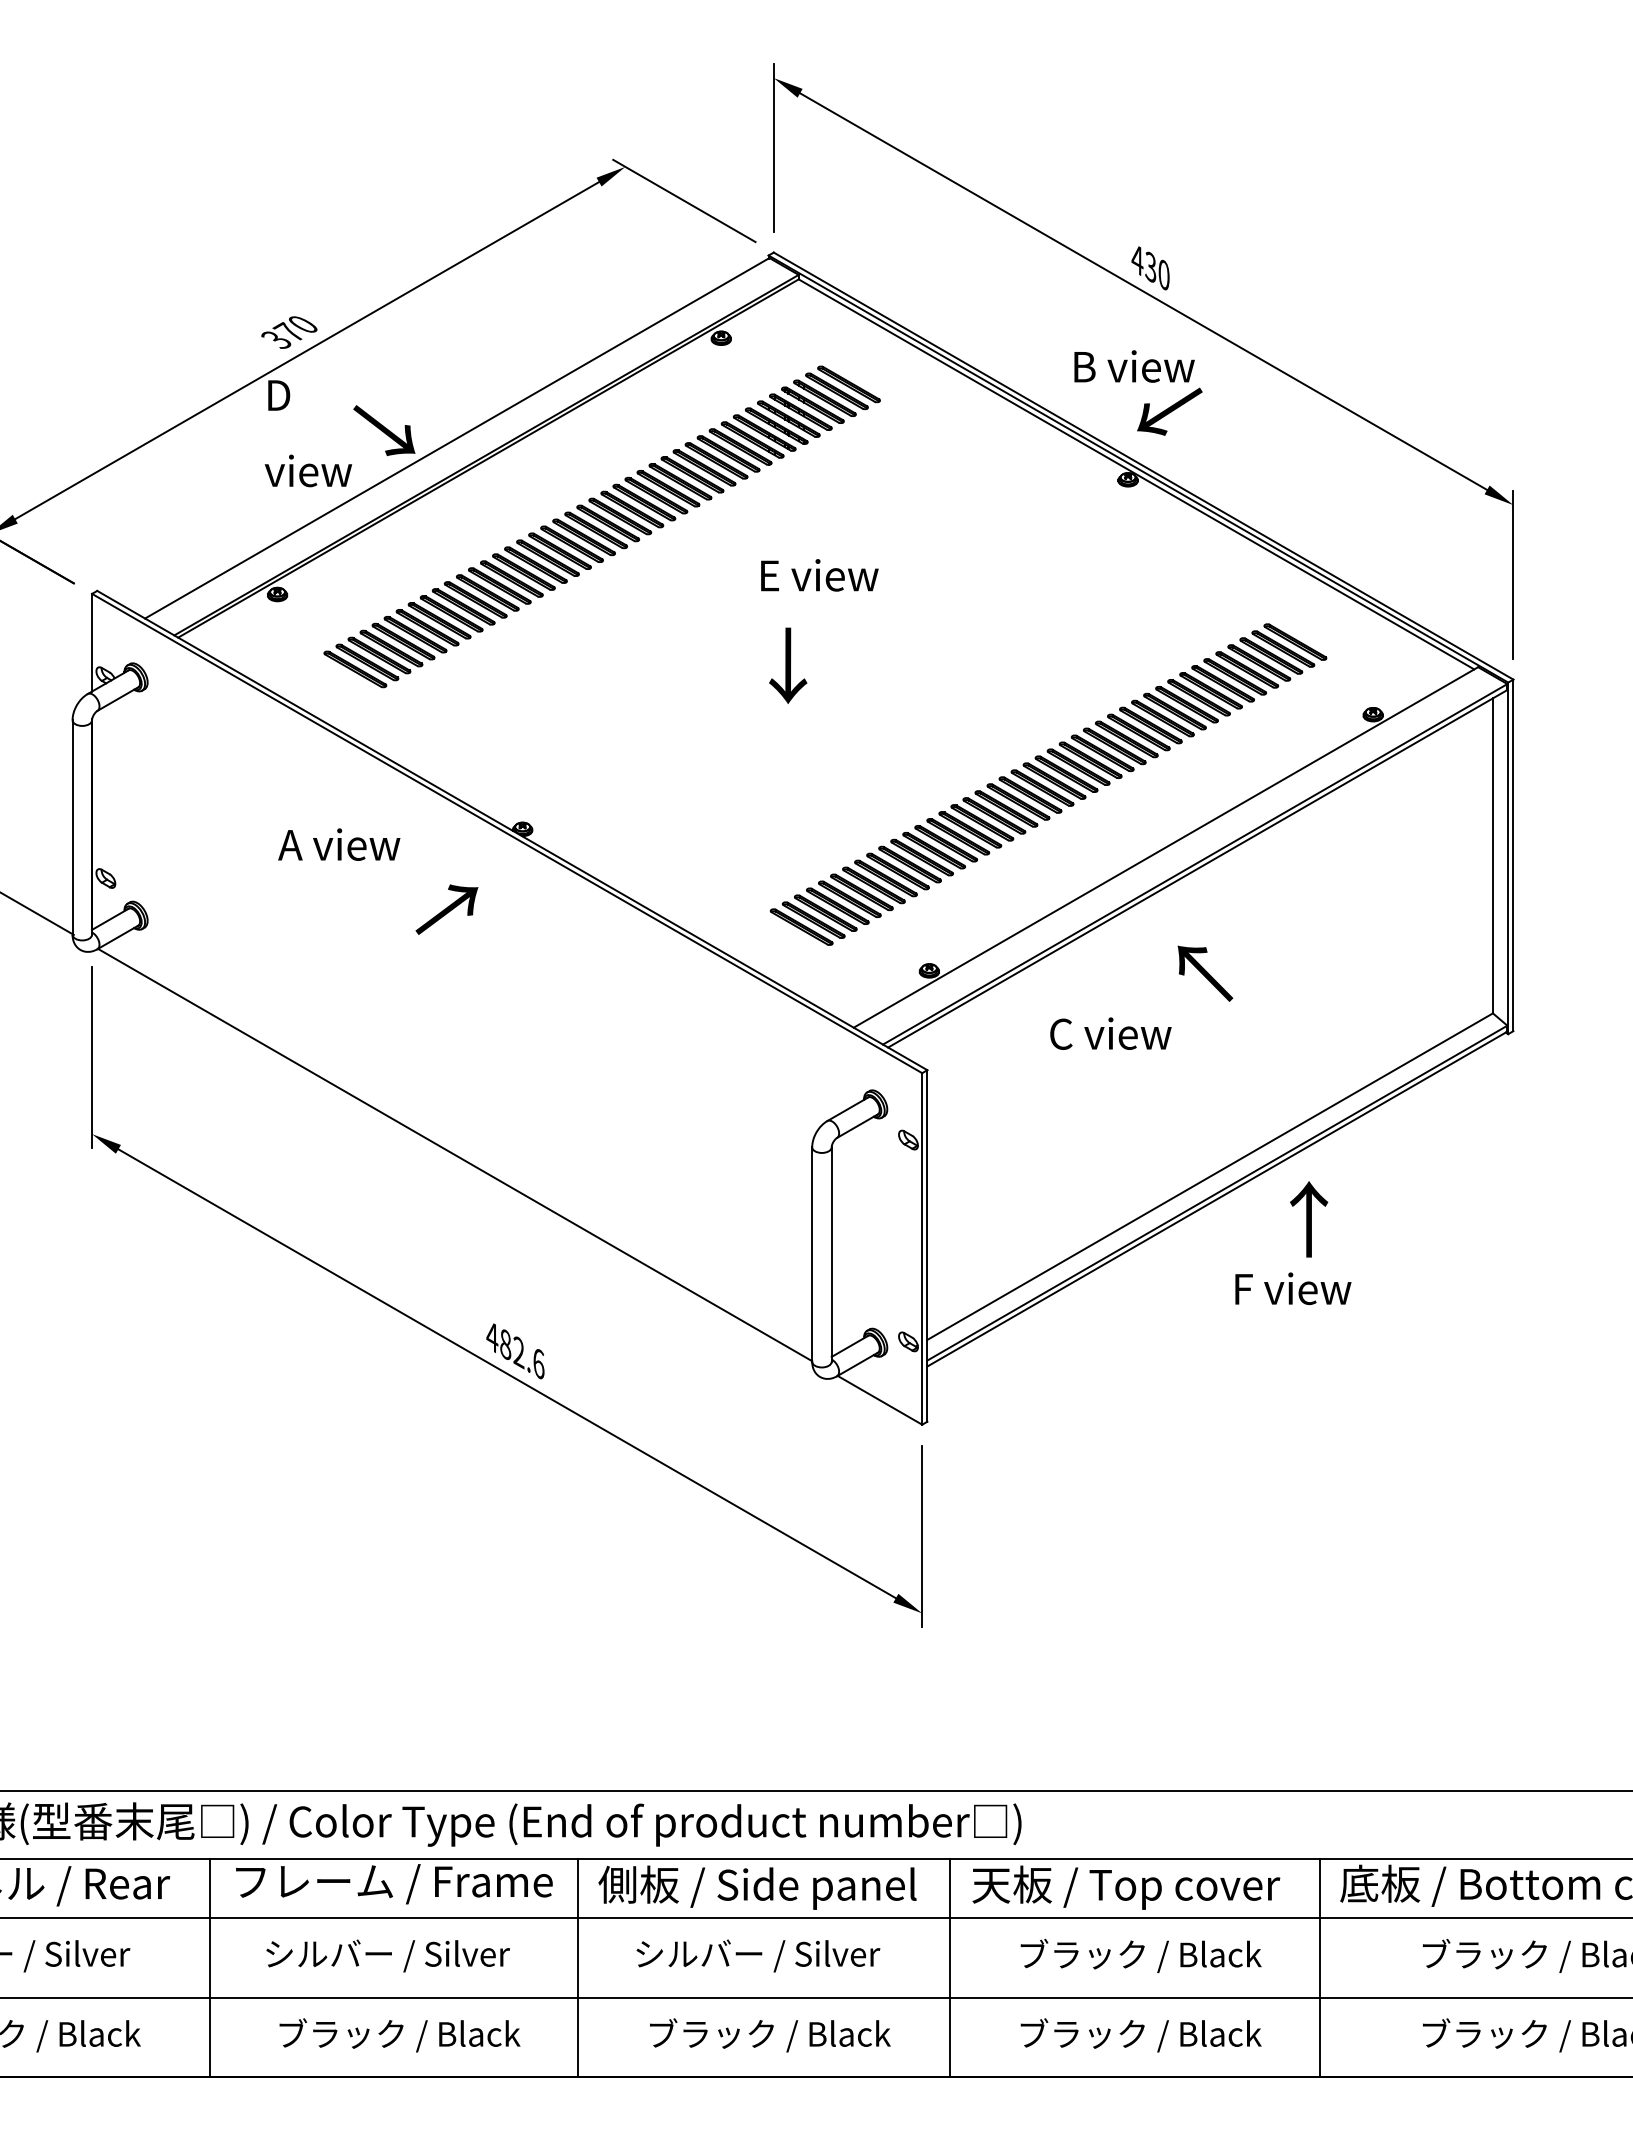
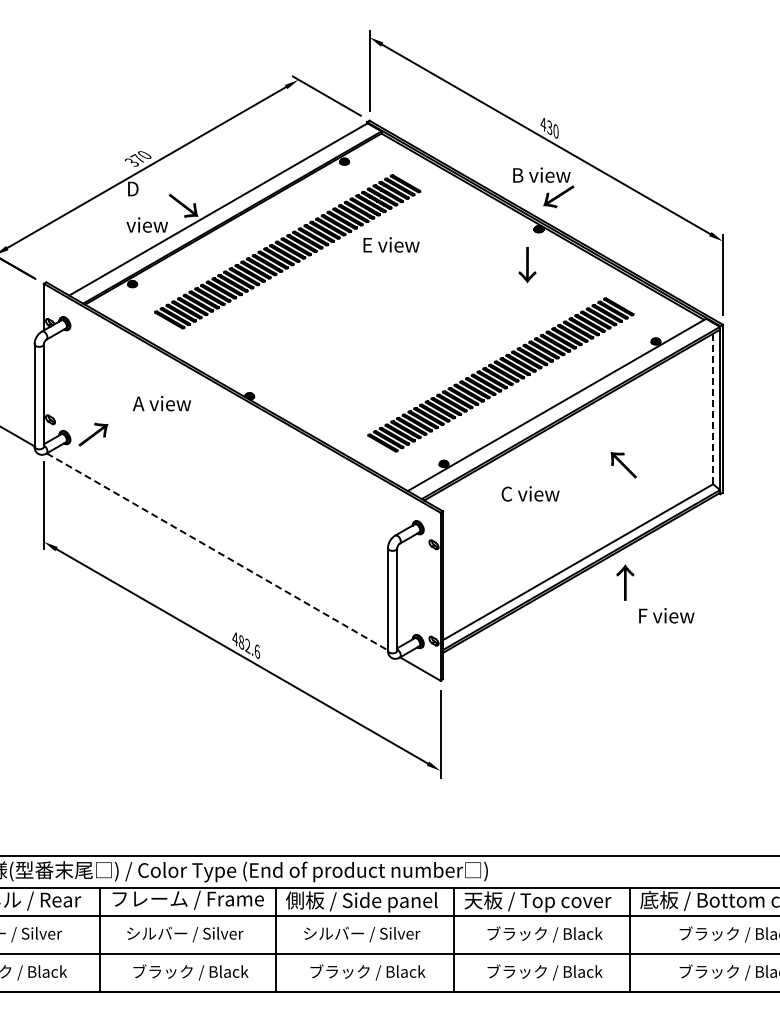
text: (819, 574) -> (391, 244), moved
text: (788, 666) -> (527, 265), moved
line: (1493, 854) -> (713, 408), solid -> dashed
text: (447, 909) -> (93, 434), moved
text: (1204, 974) -> (623, 465), moved
line: (455, 1154) -> (217, 551), solid -> dashed
text: (1292, 1288) -> (666, 615), moved

